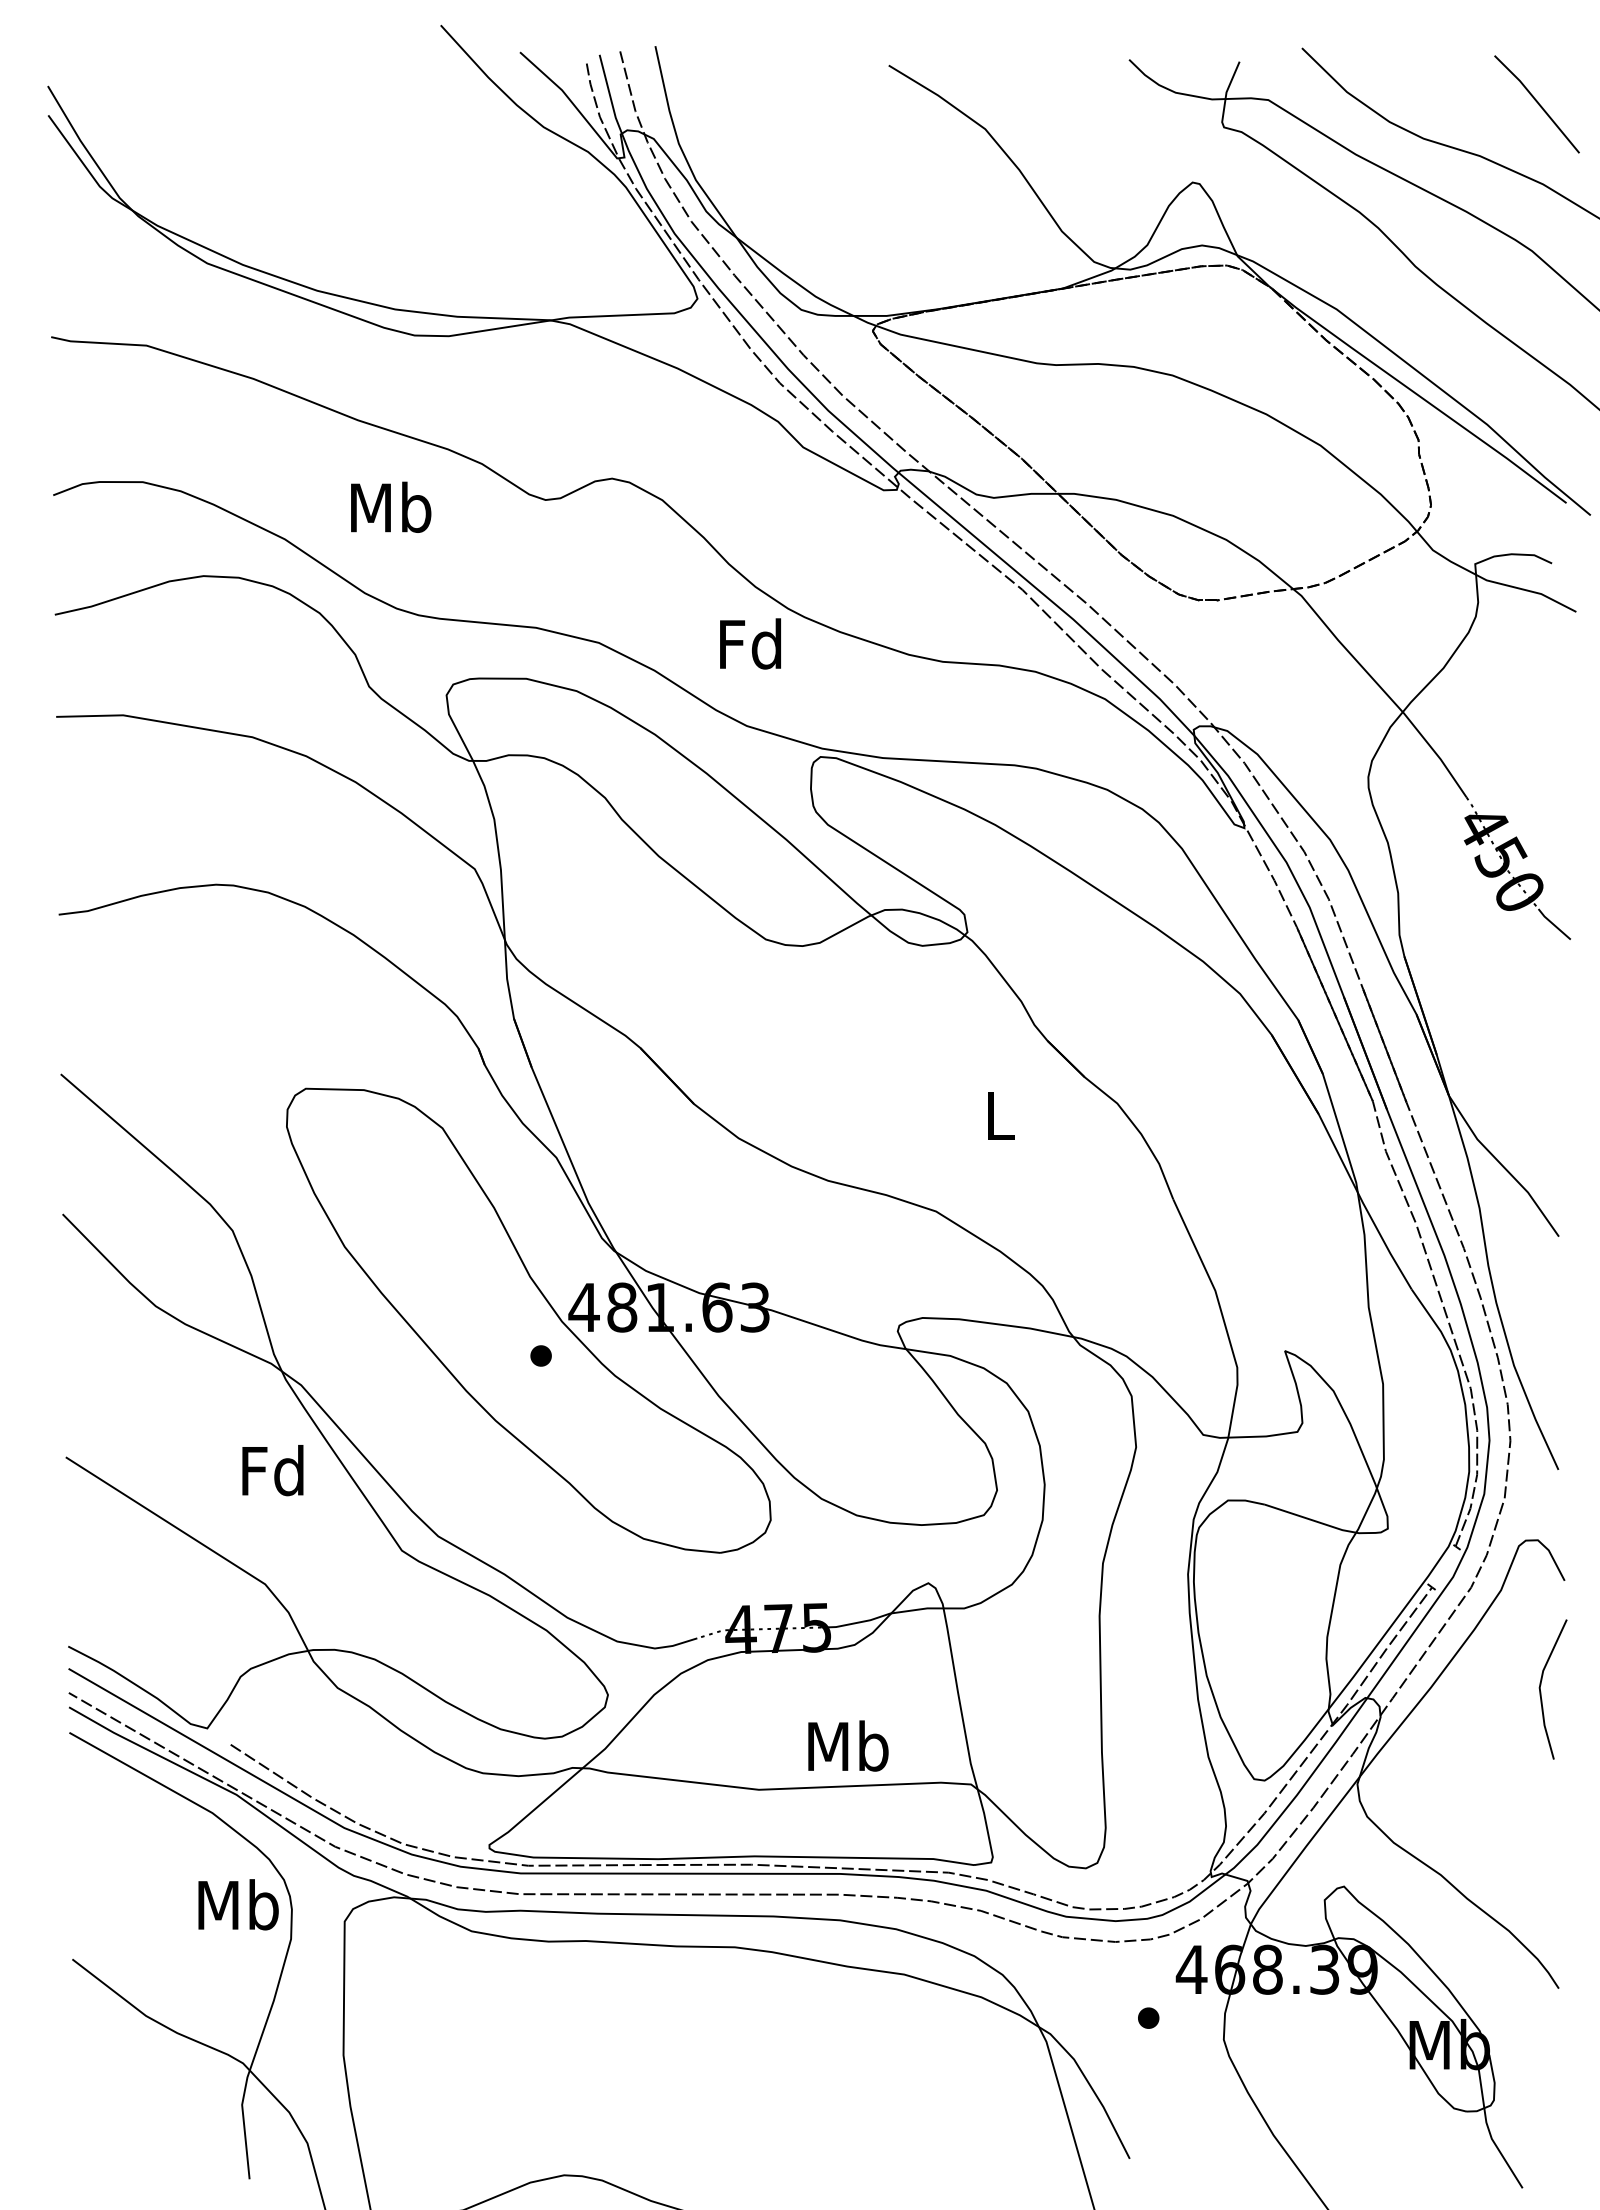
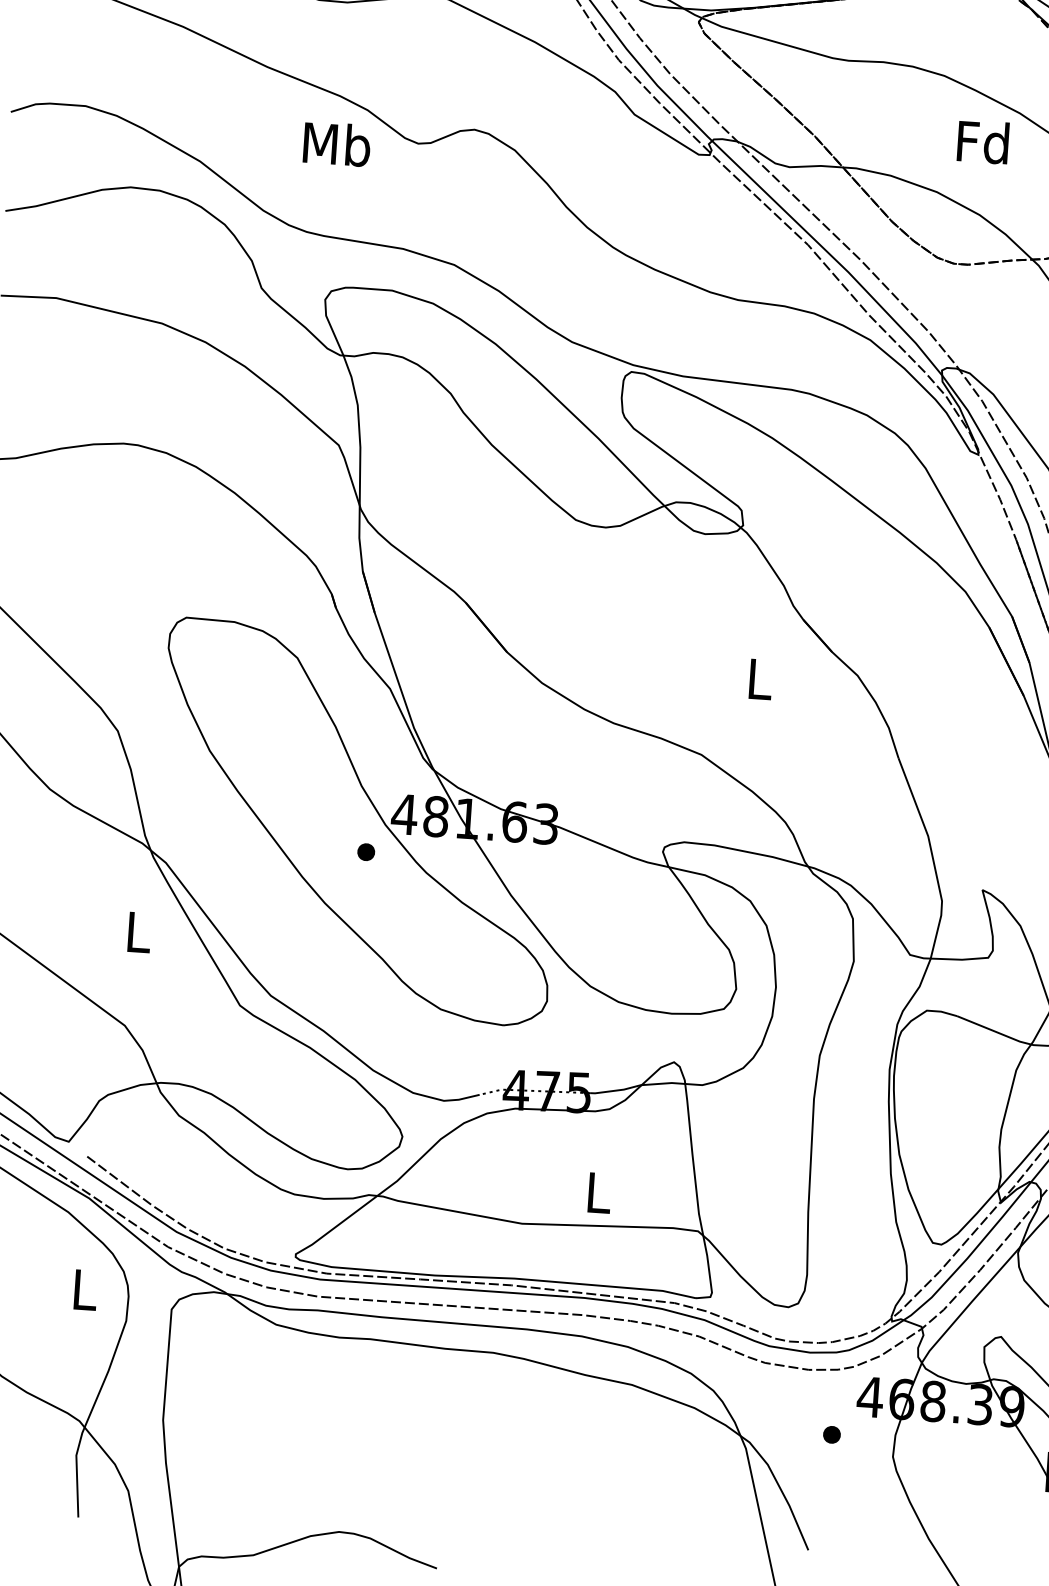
text: (391, 506) -> (337, 143), moved
text: (750, 643) -> (983, 141), moved
text: (272, 1470) -> (137, 931), Fd -> L
text: (848, 1745) -> (598, 1192), Mb -> L
text: (238, 1904) -> (84, 1289), Mb -> L

